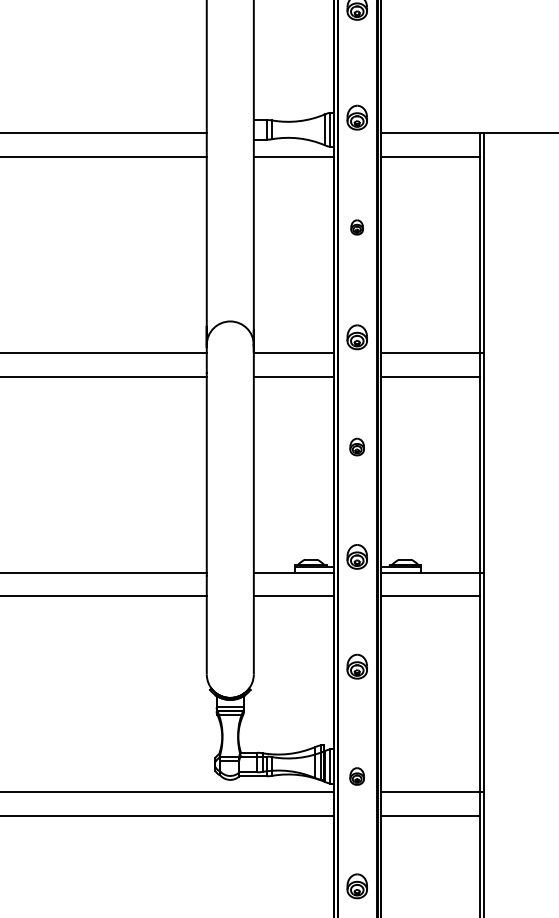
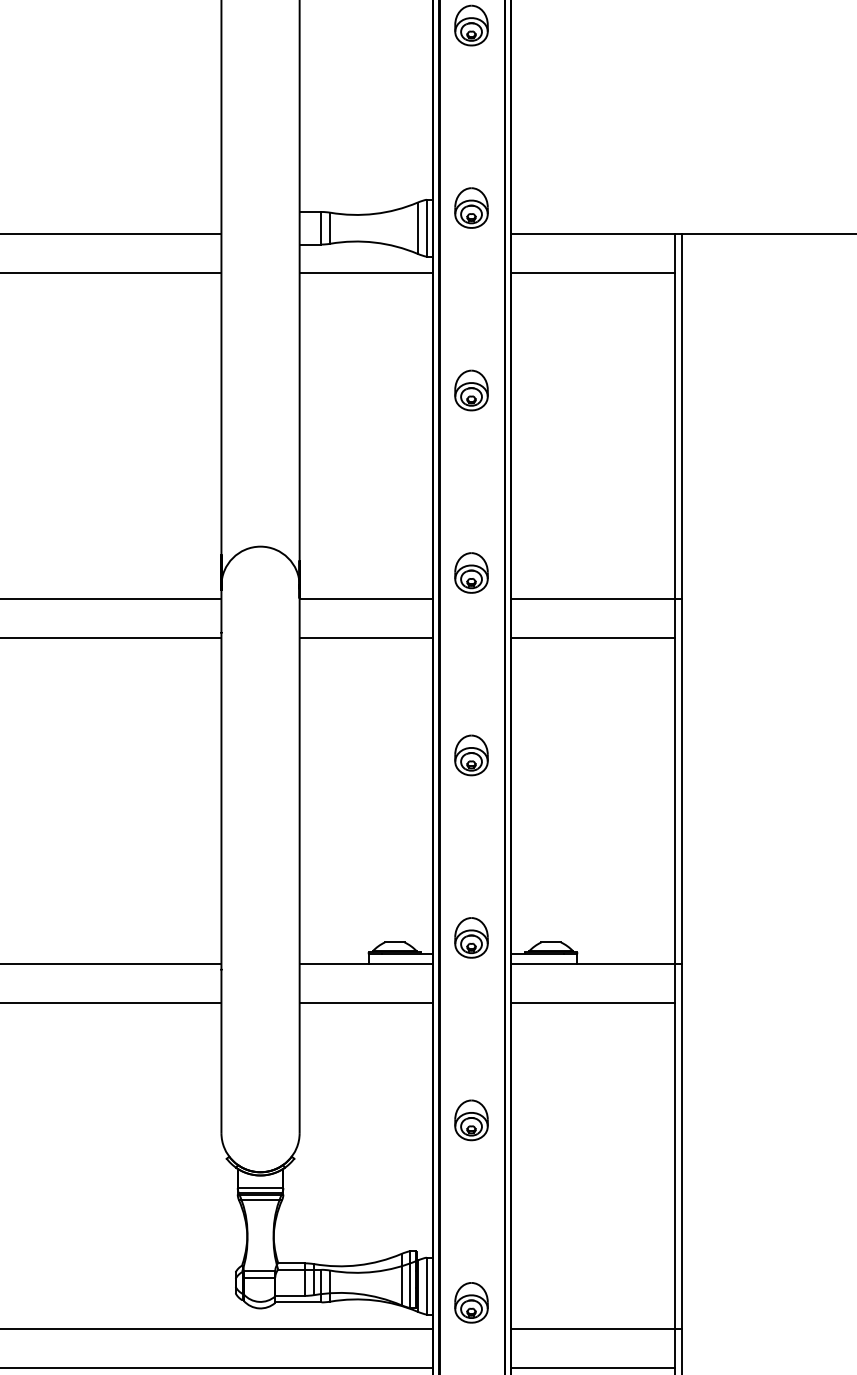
part: (356, 227) -> (470, 390), size x1.67
part: (356, 446) -> (470, 754), size x1.43
part: (356, 776) -> (470, 1302), size x1.43

